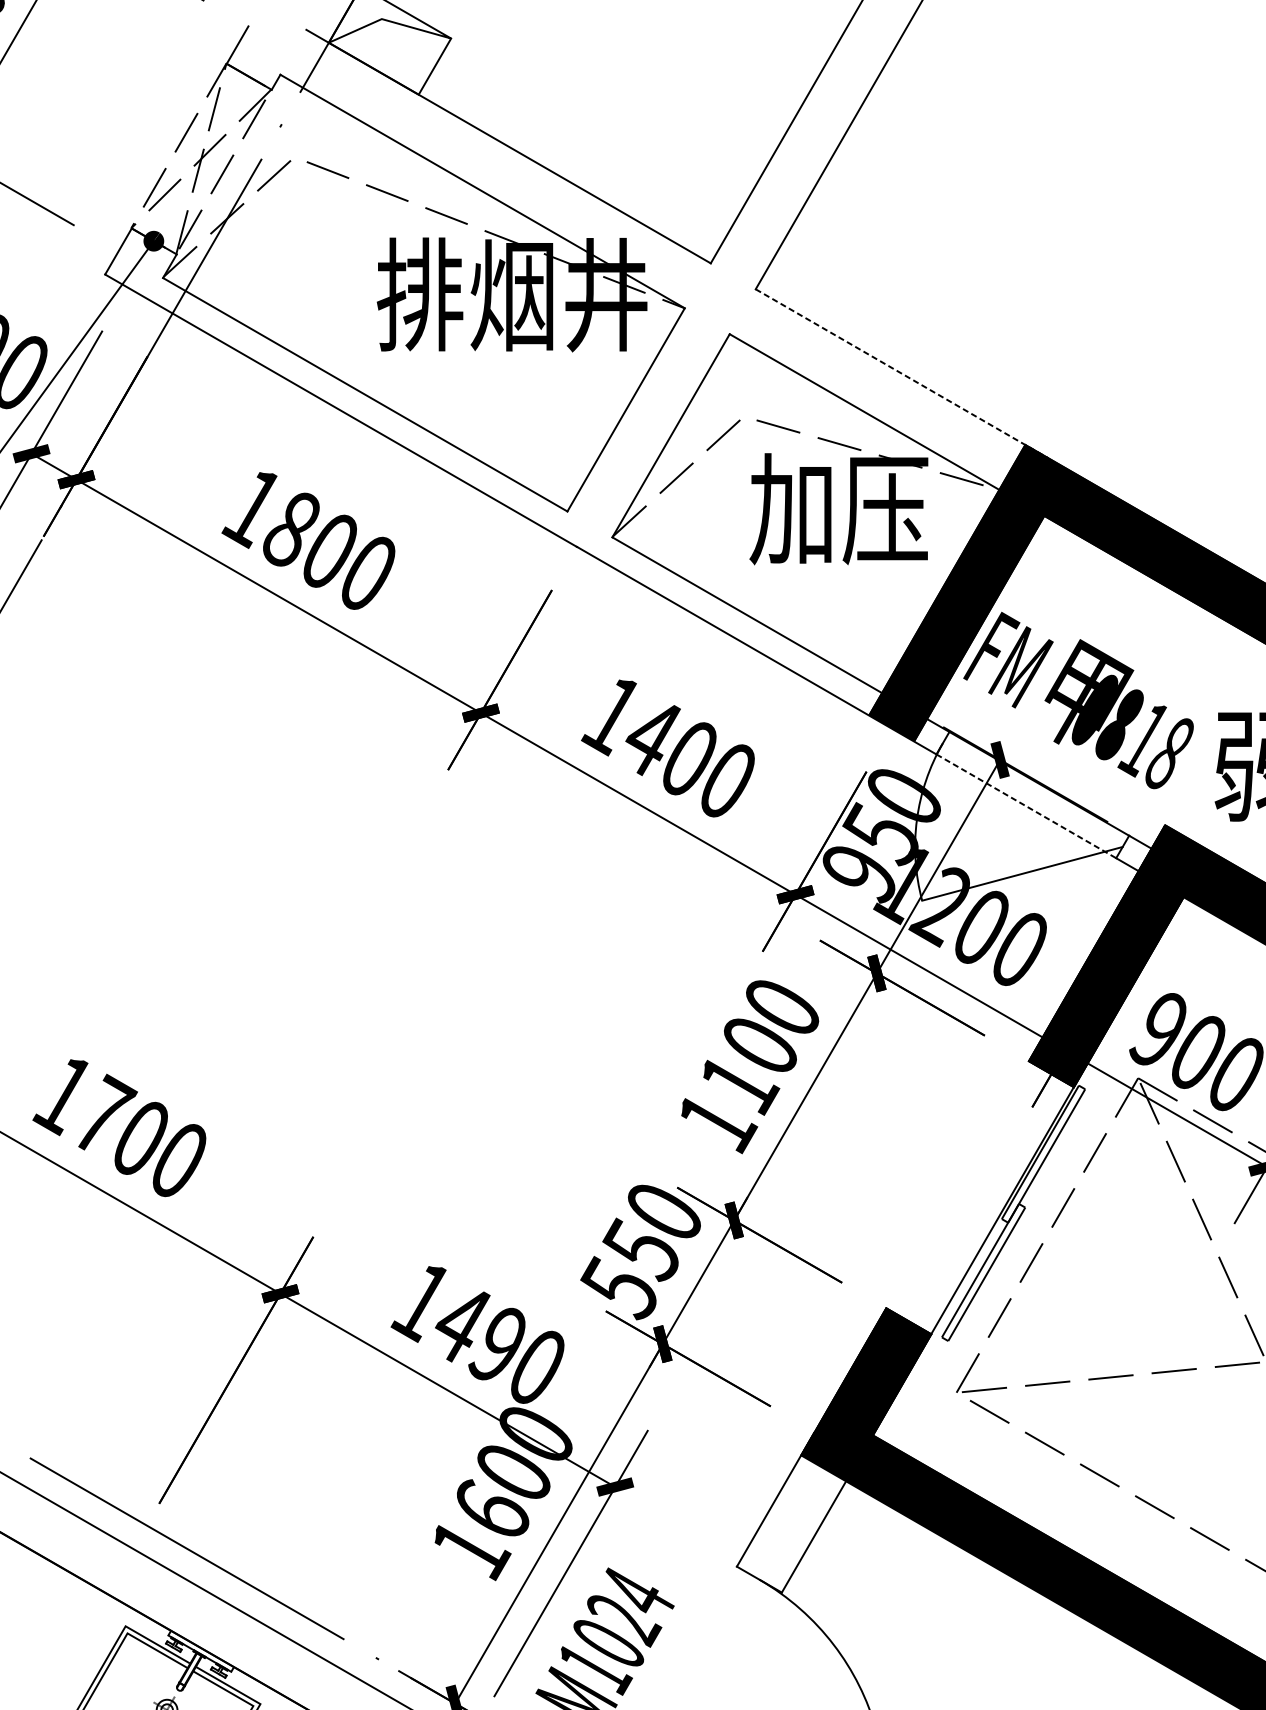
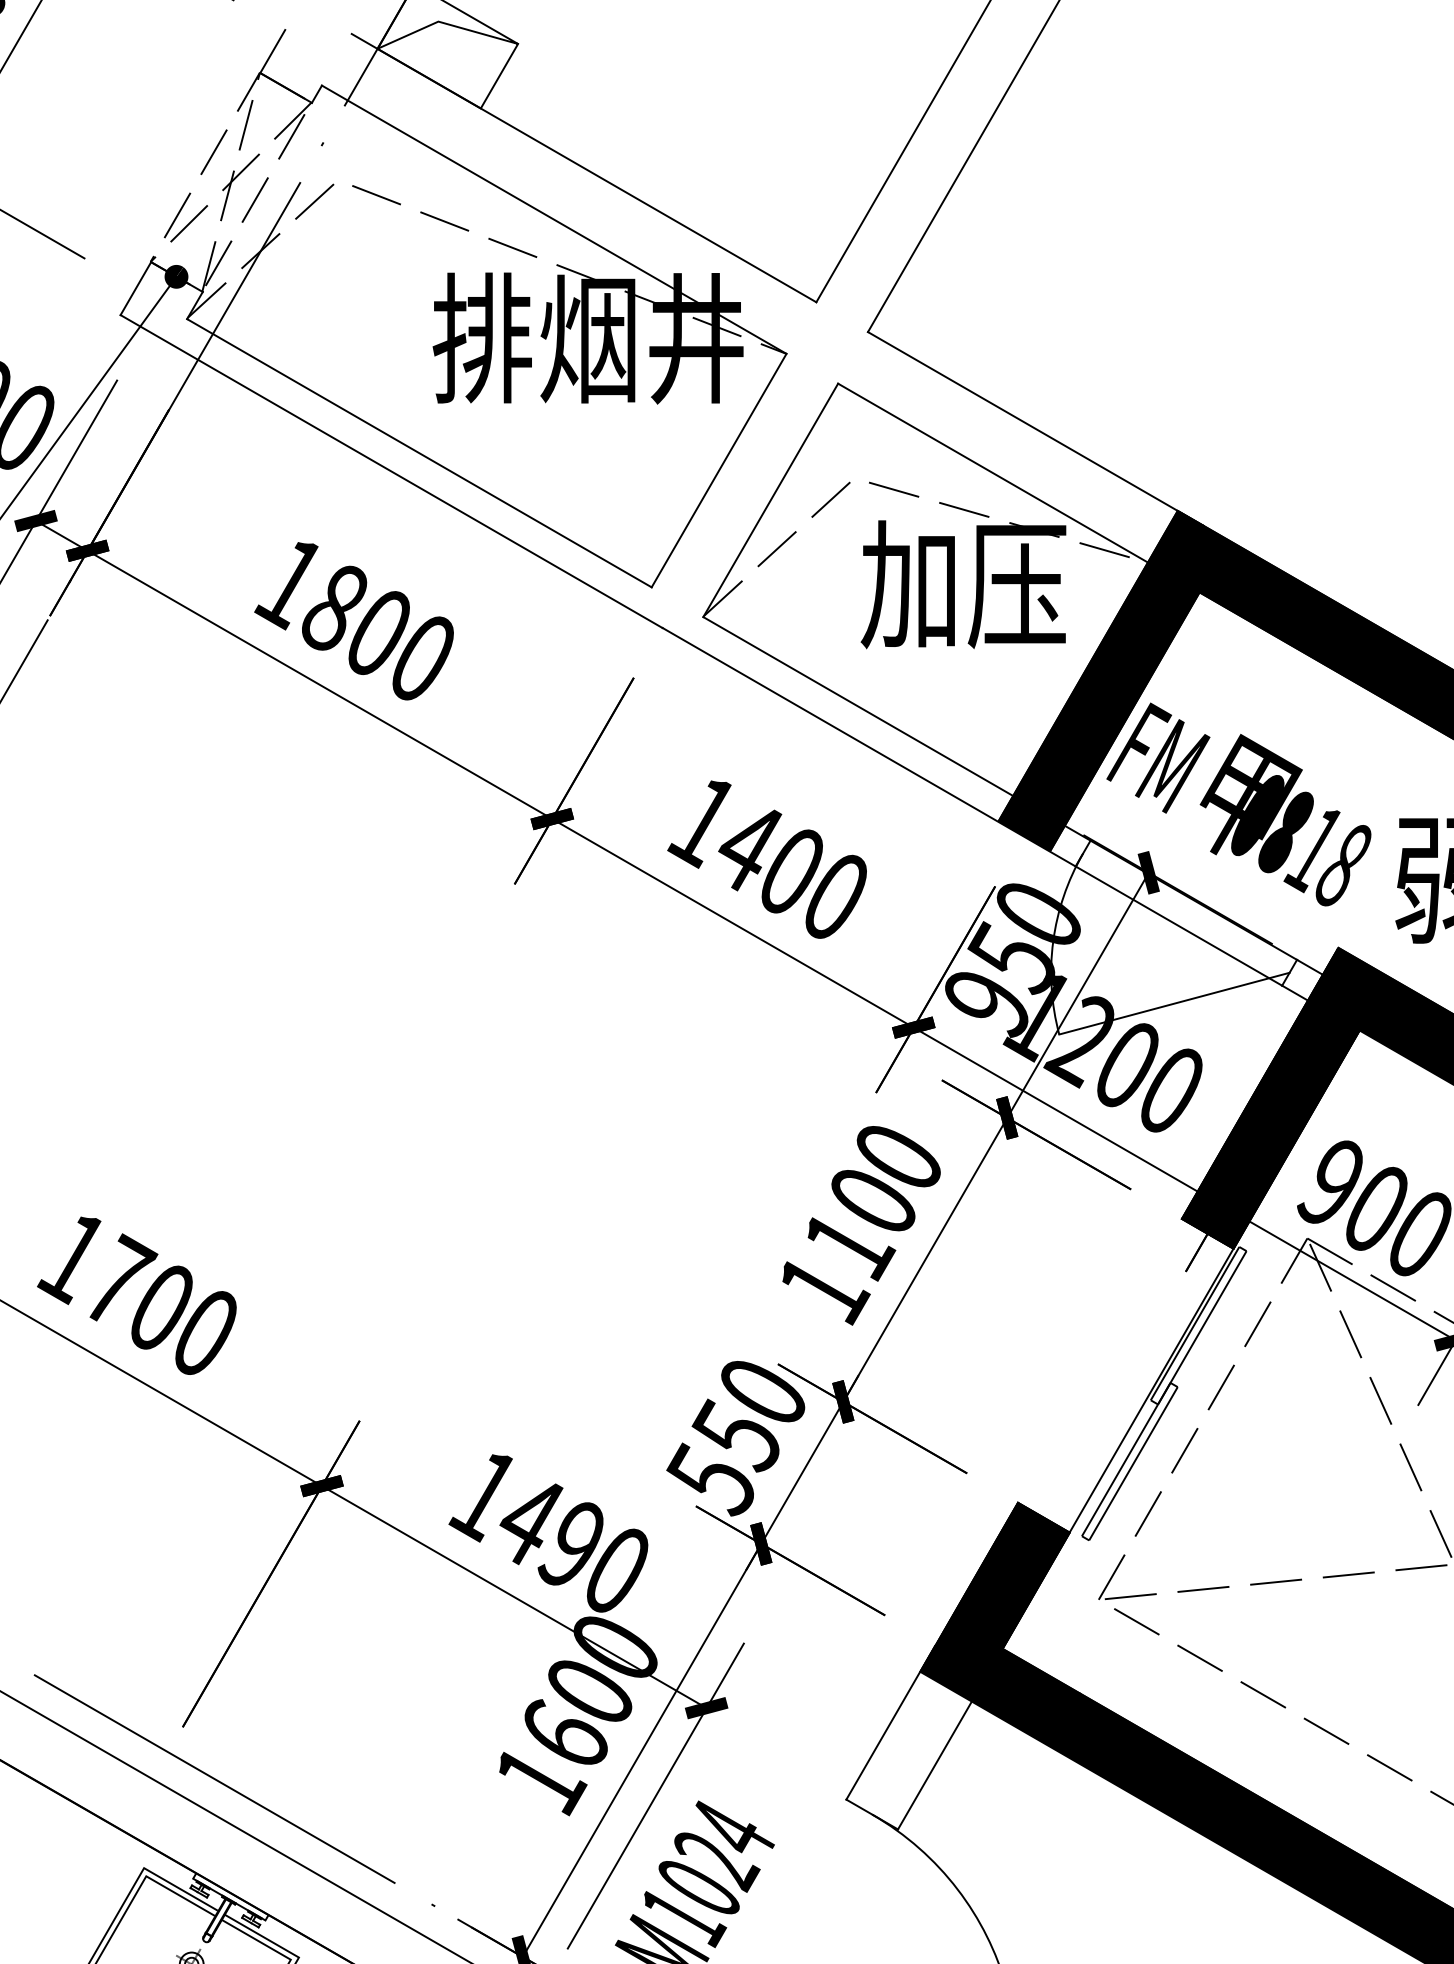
line: (901, 373) -> (1035, 428), dashed -> solid
line: (1026, 806) -> (1179, 926), dashed -> solid

